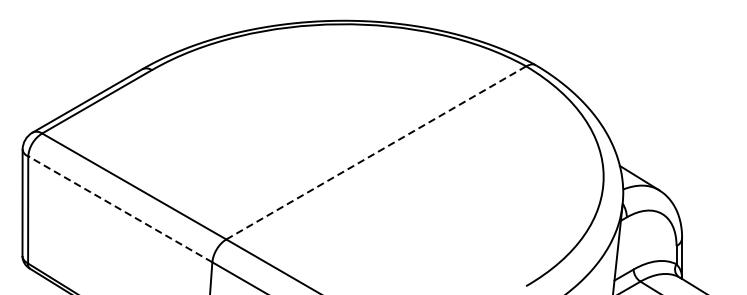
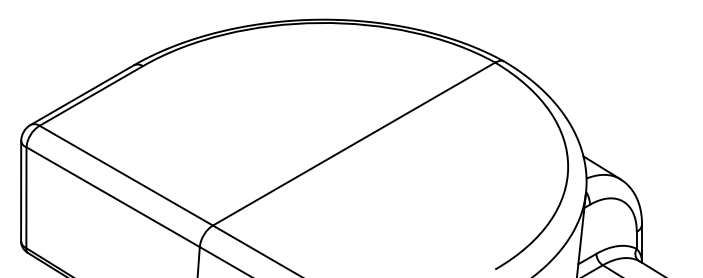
line: (376, 153) -> (354, 144), dashed -> solid
line: (120, 209) -> (113, 197), dashed -> solid

